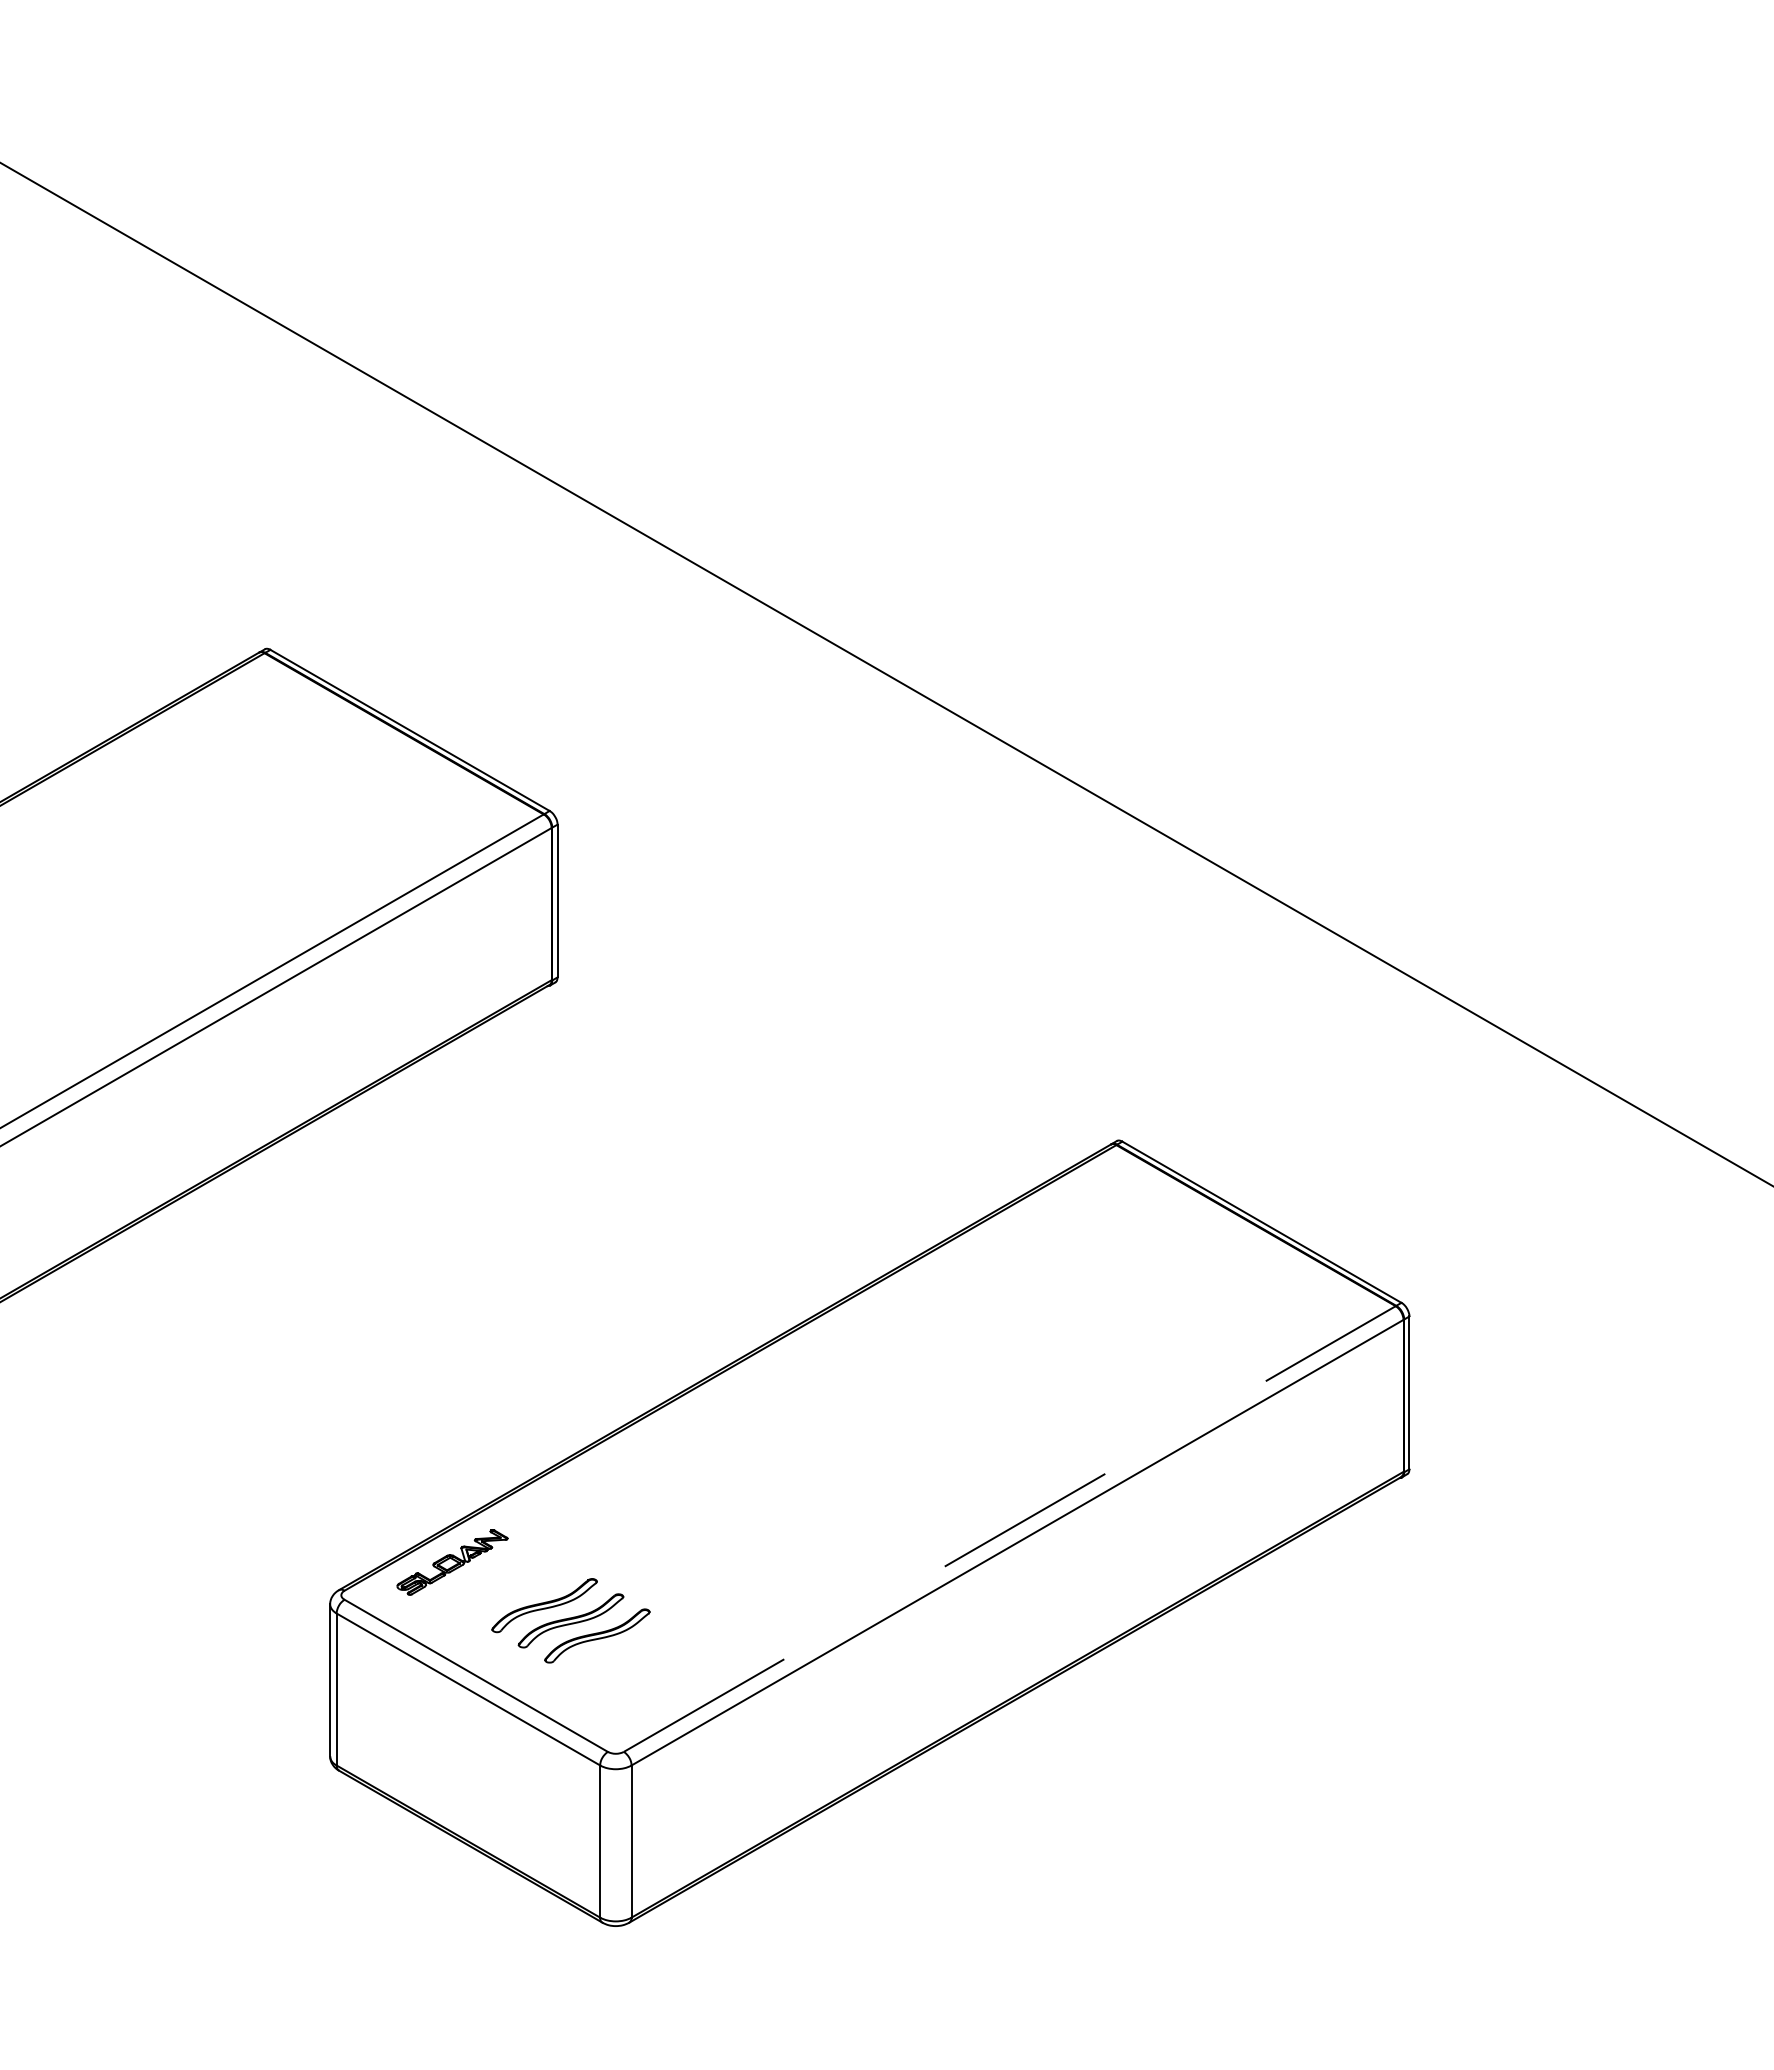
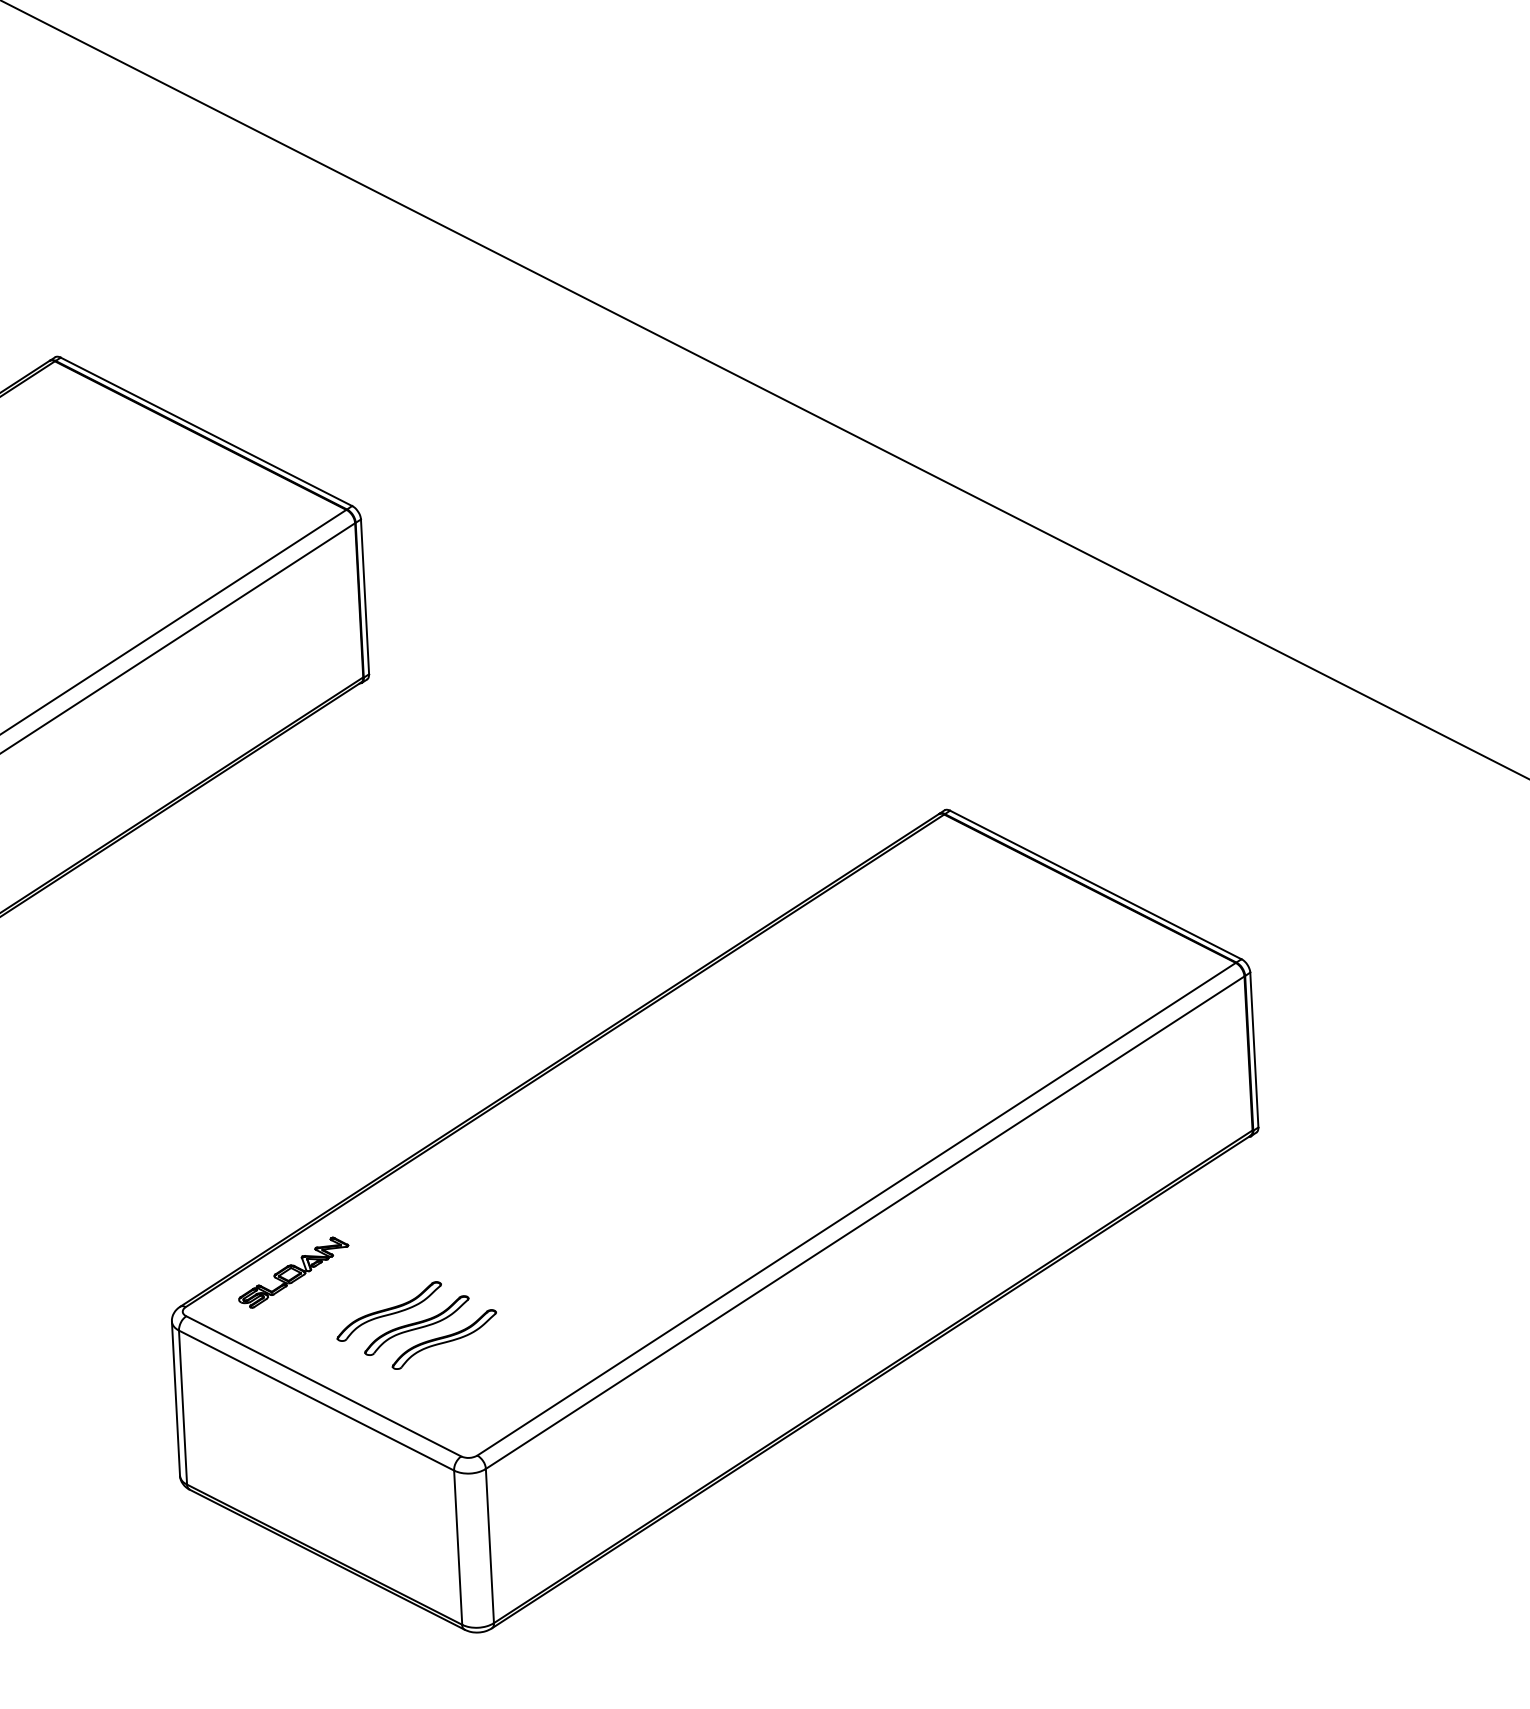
line: (1009, 1529) -> (856, 1209), dashed -> solid

